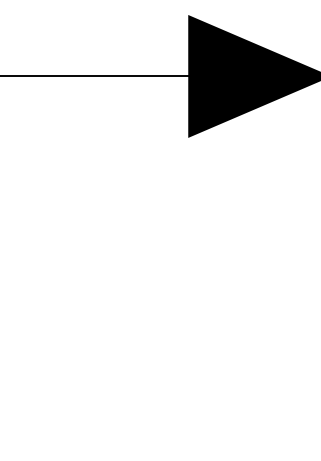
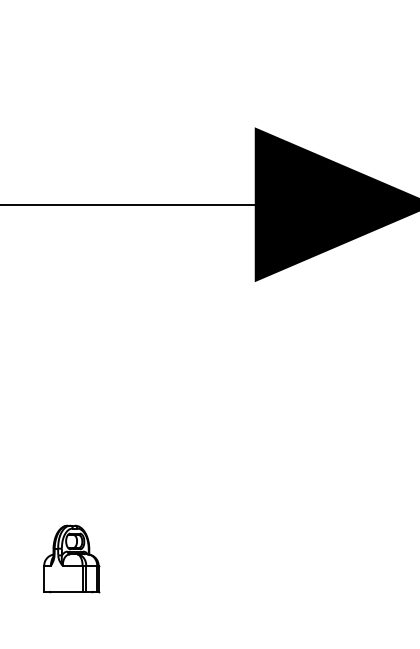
part: (42, 357) -> (71, 558), added

